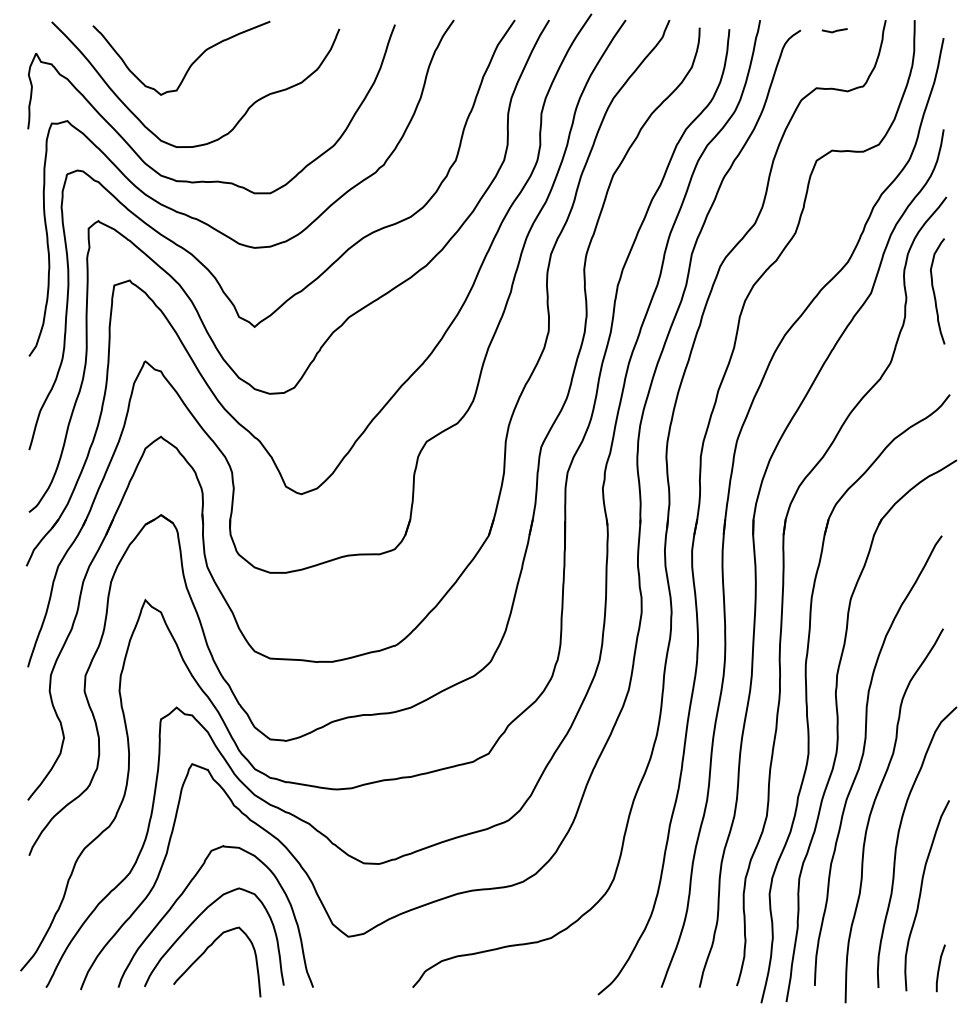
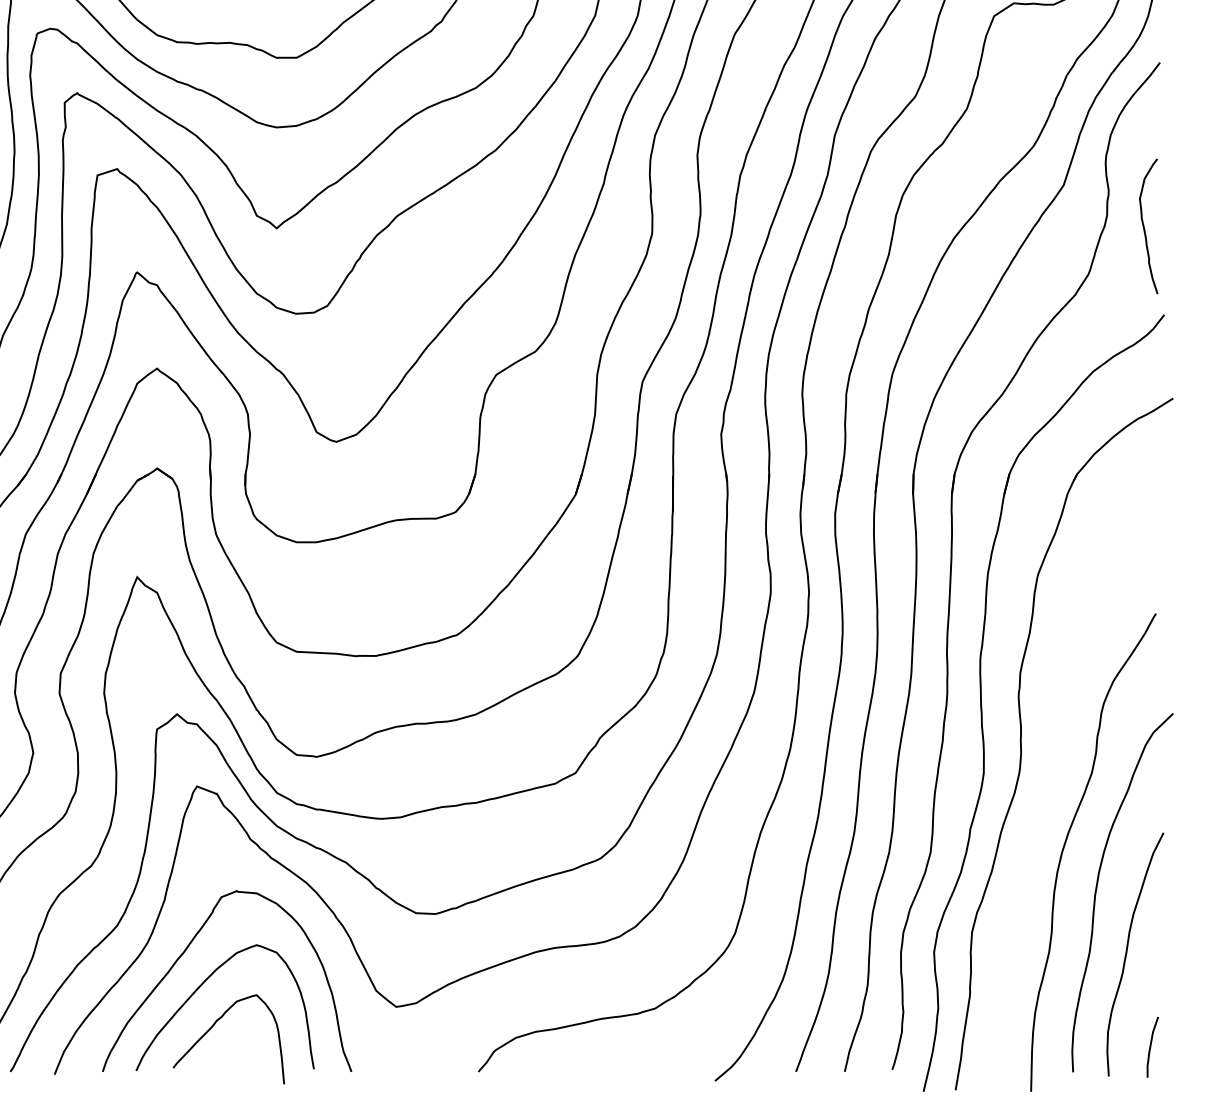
curve: (935, 293) -> (1145, 229), moved
curve: (863, 757) -> (1053, 778), removed

